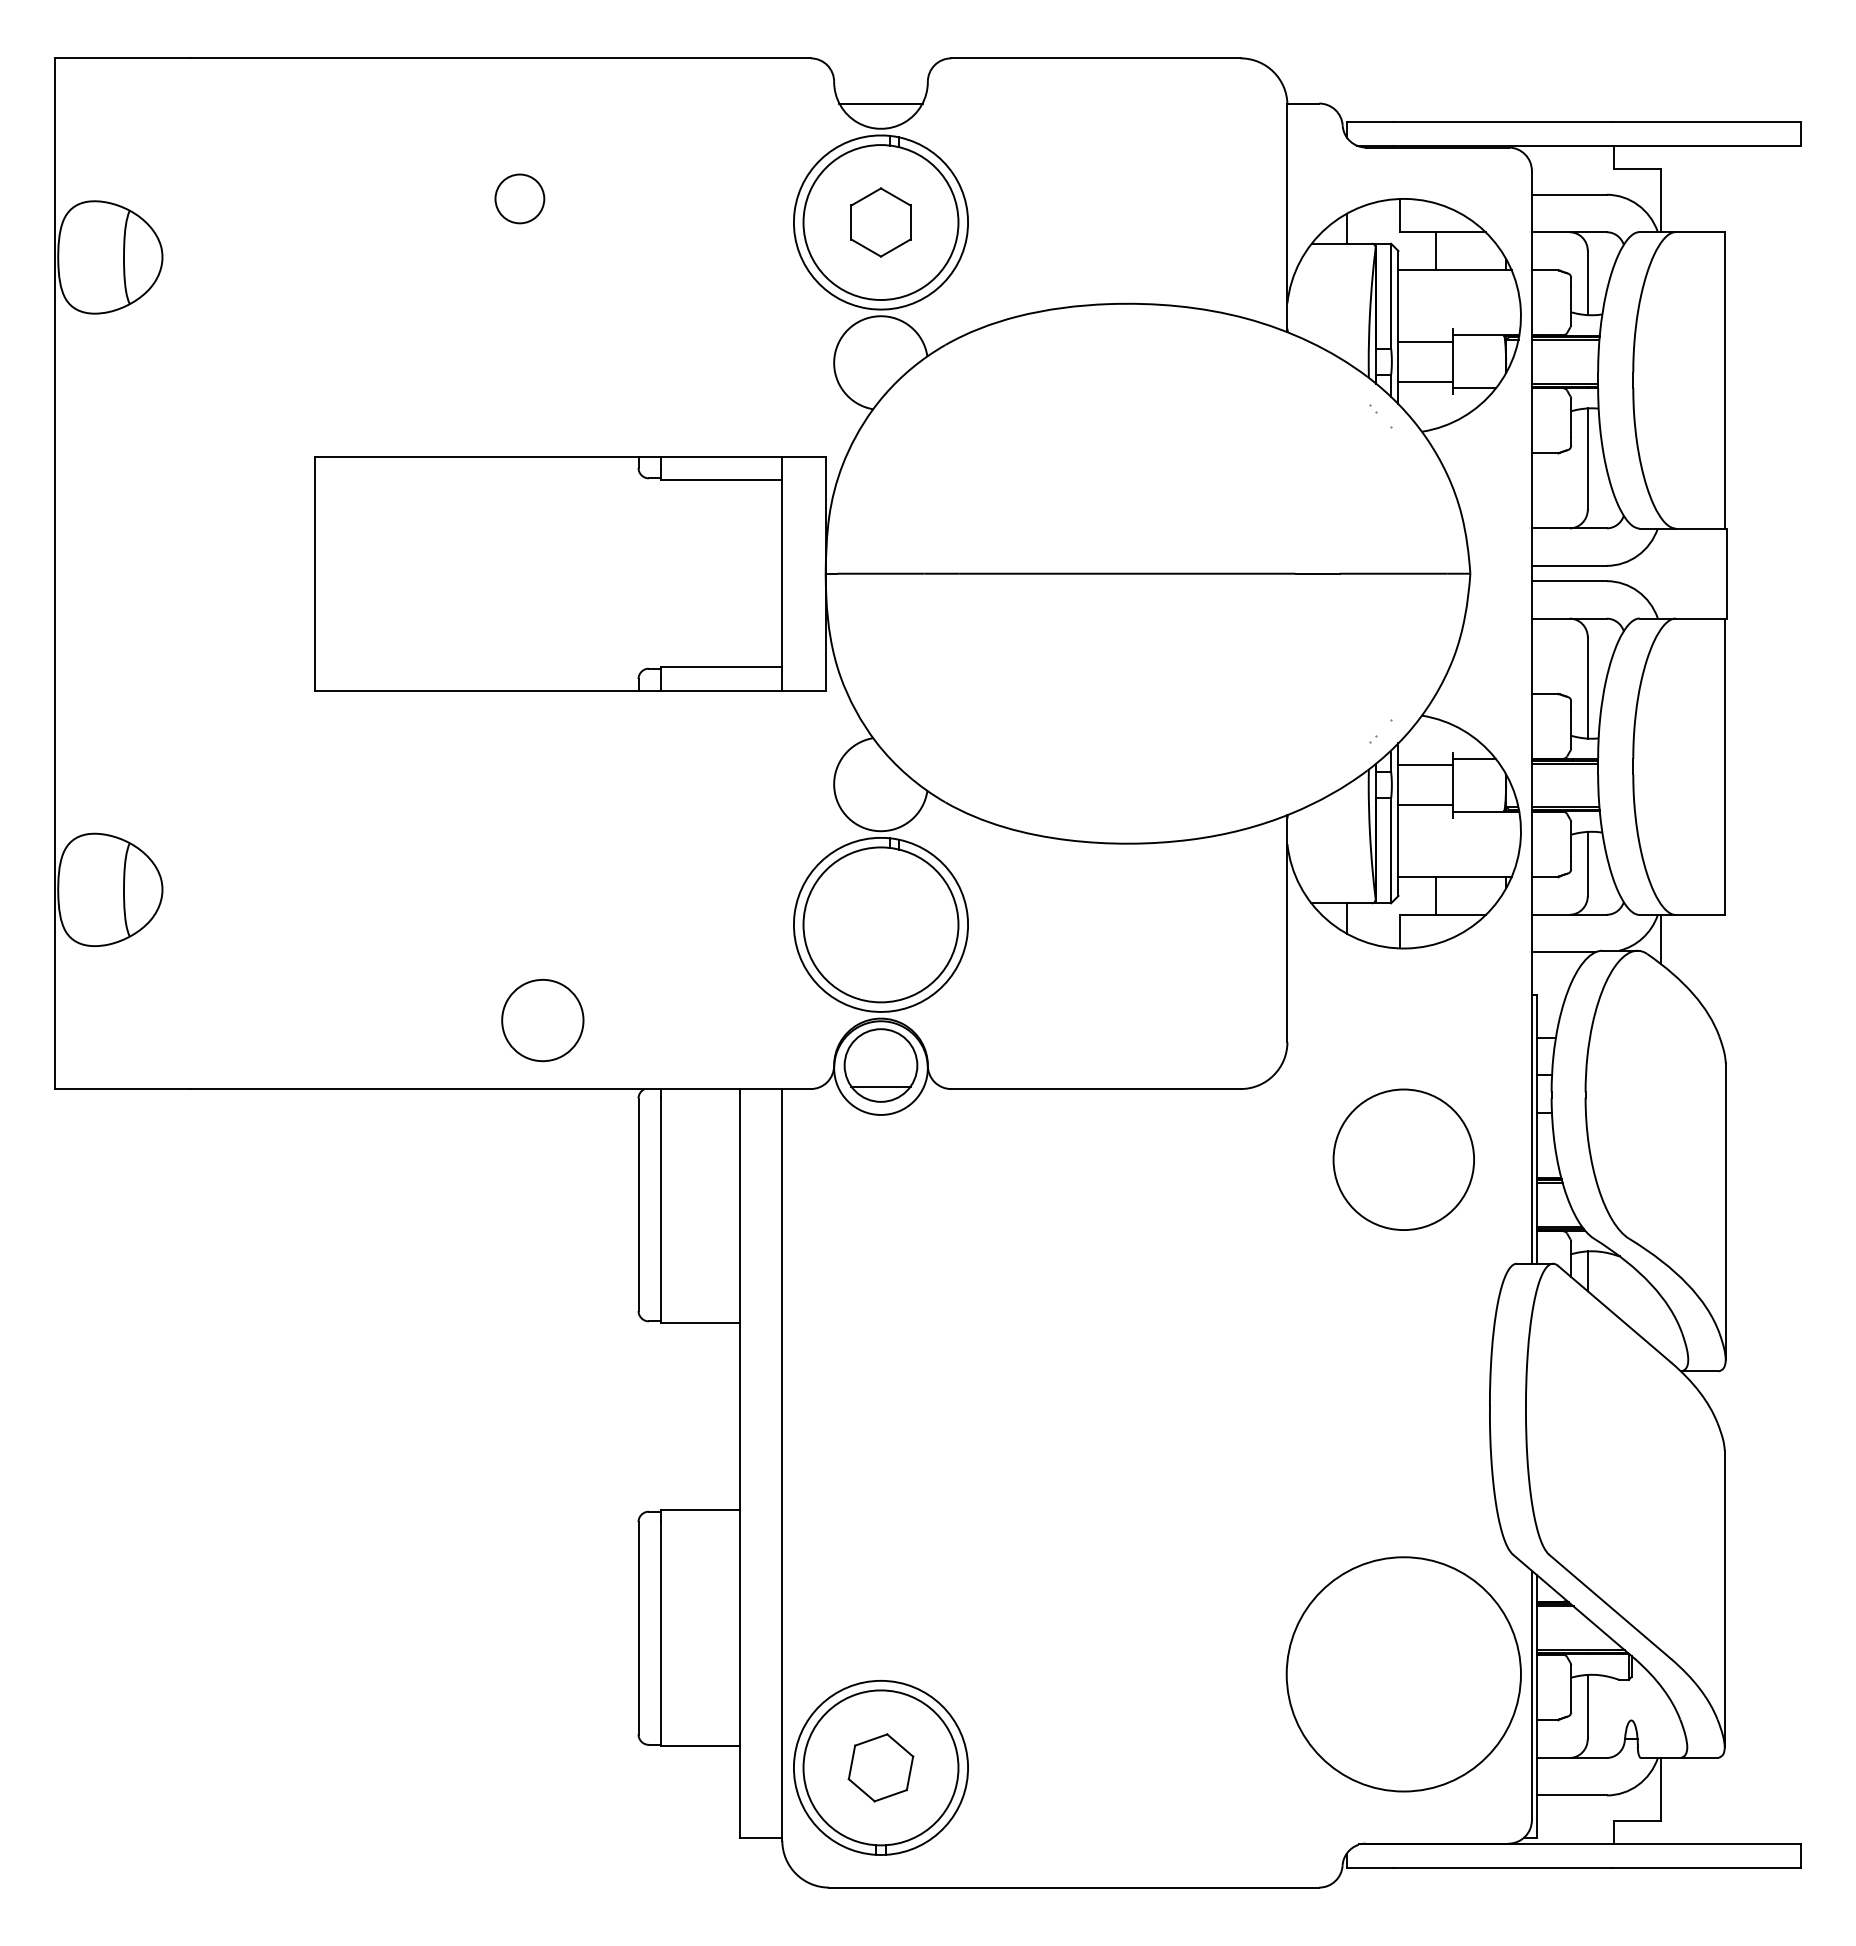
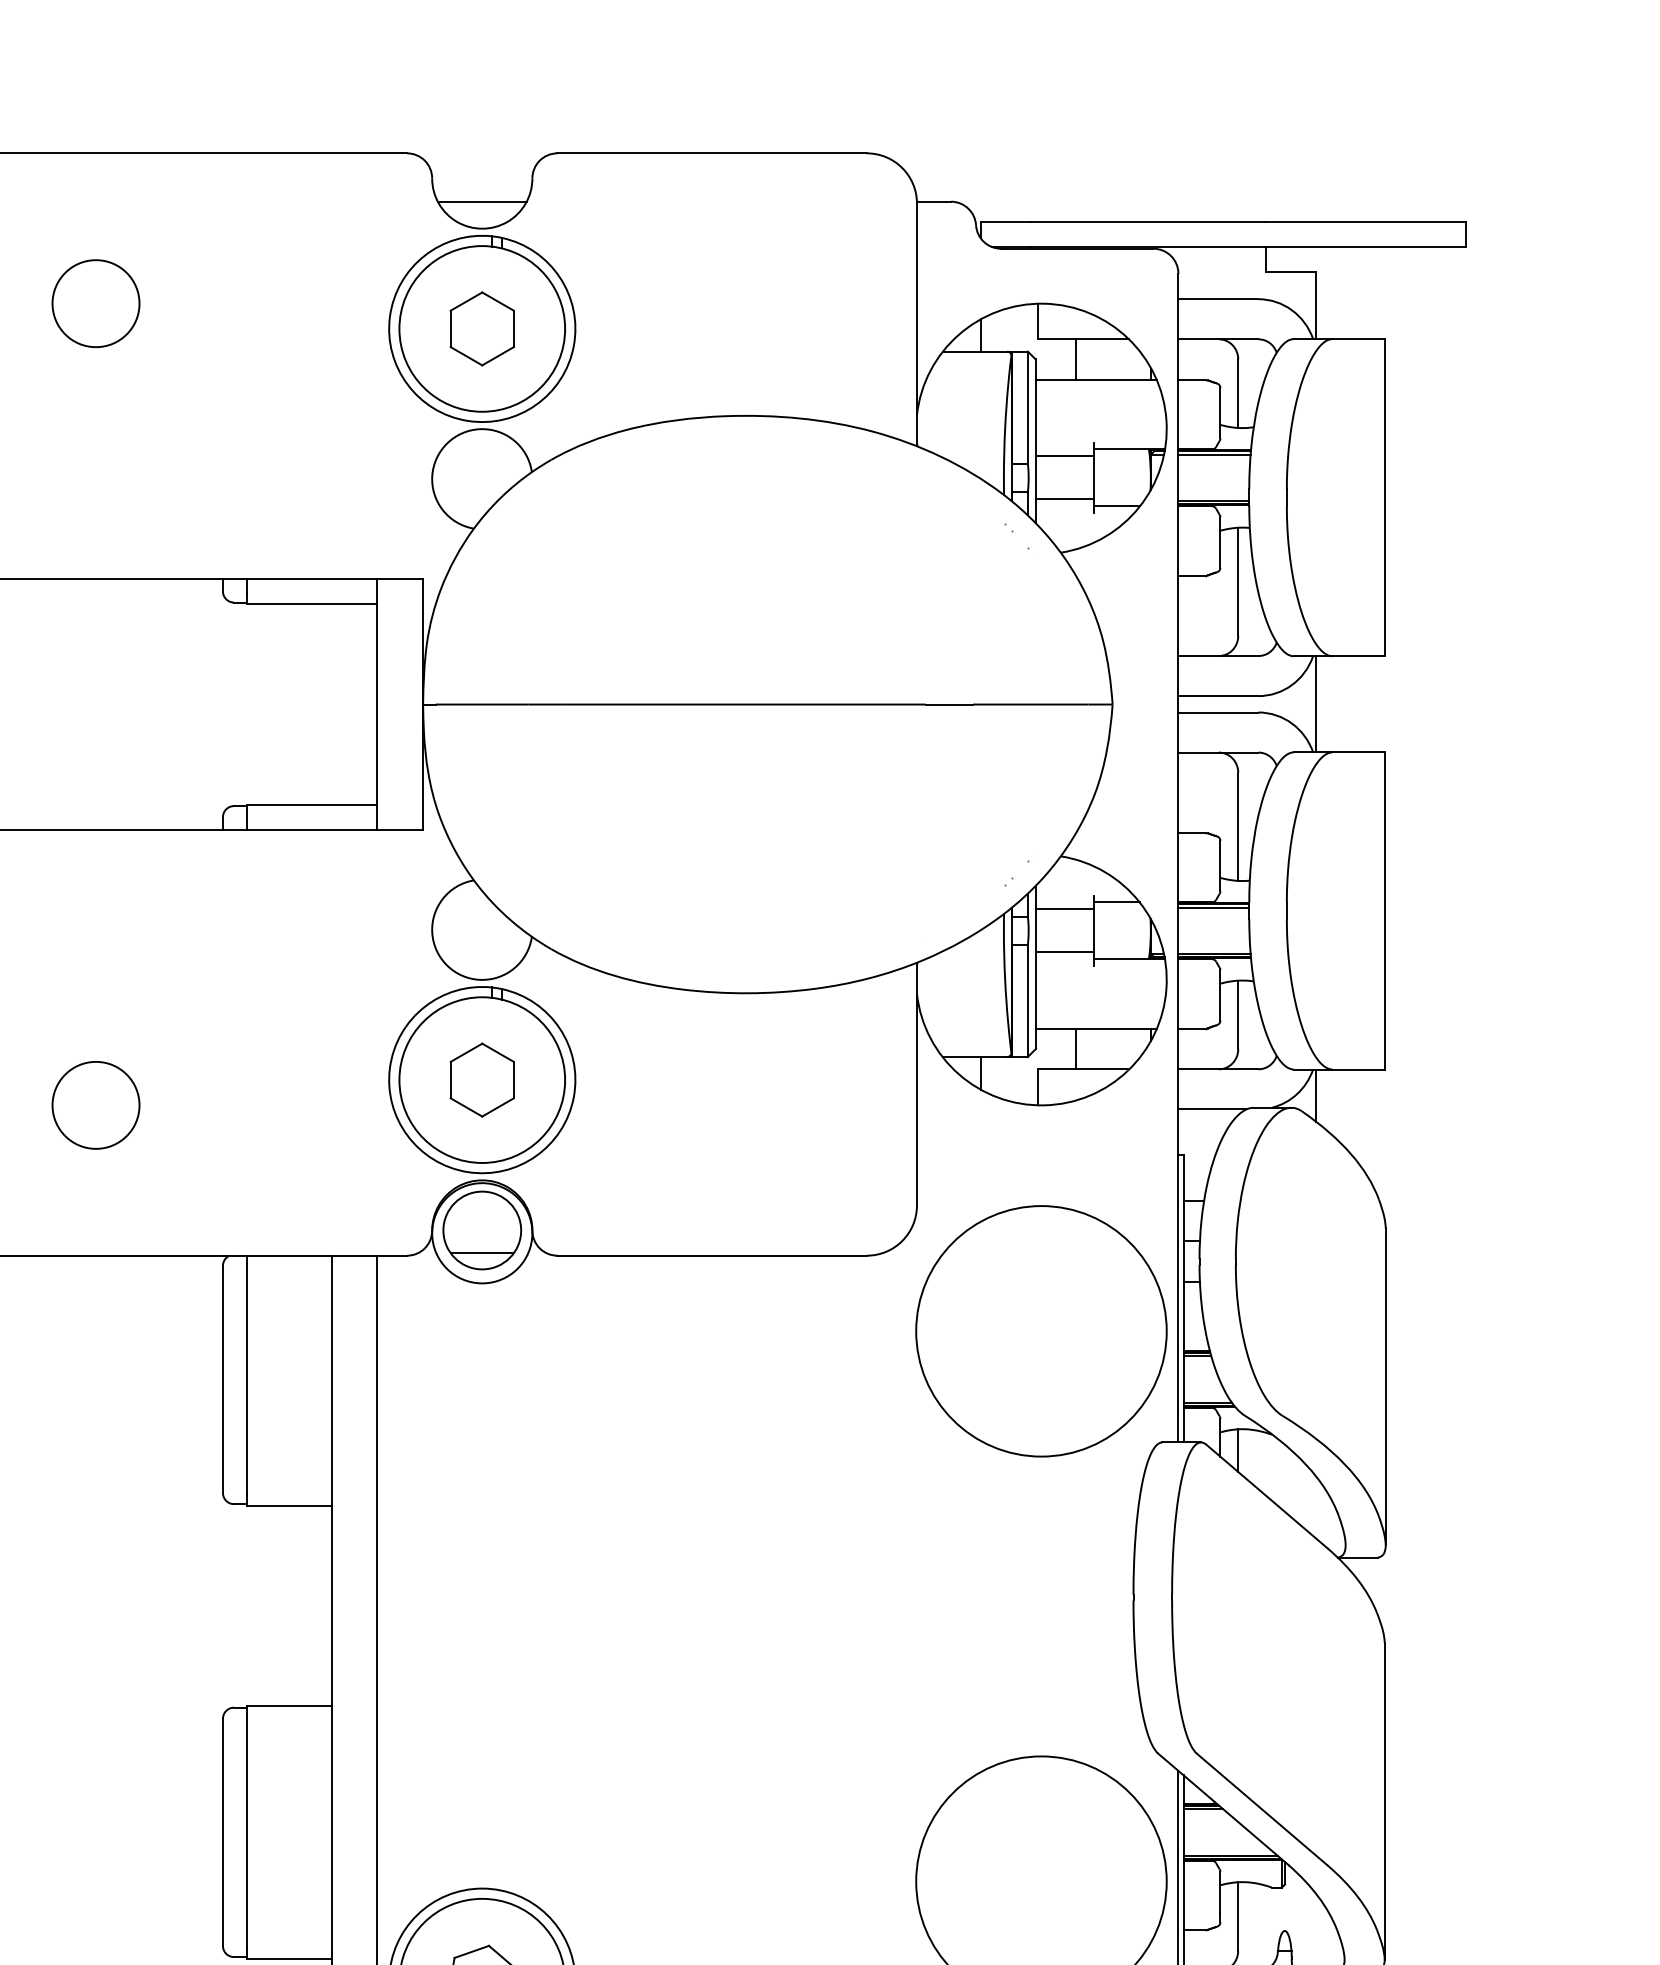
circle: (519, 198) -> (95, 303), size x1.67
line: (1726, 573) -> (1315, 704), moved
part: (880, 924) -> (481, 1079), added
circle: (542, 1020) -> (95, 1105), moved
circle: (1403, 1159) -> (1041, 1331), size x1.67

